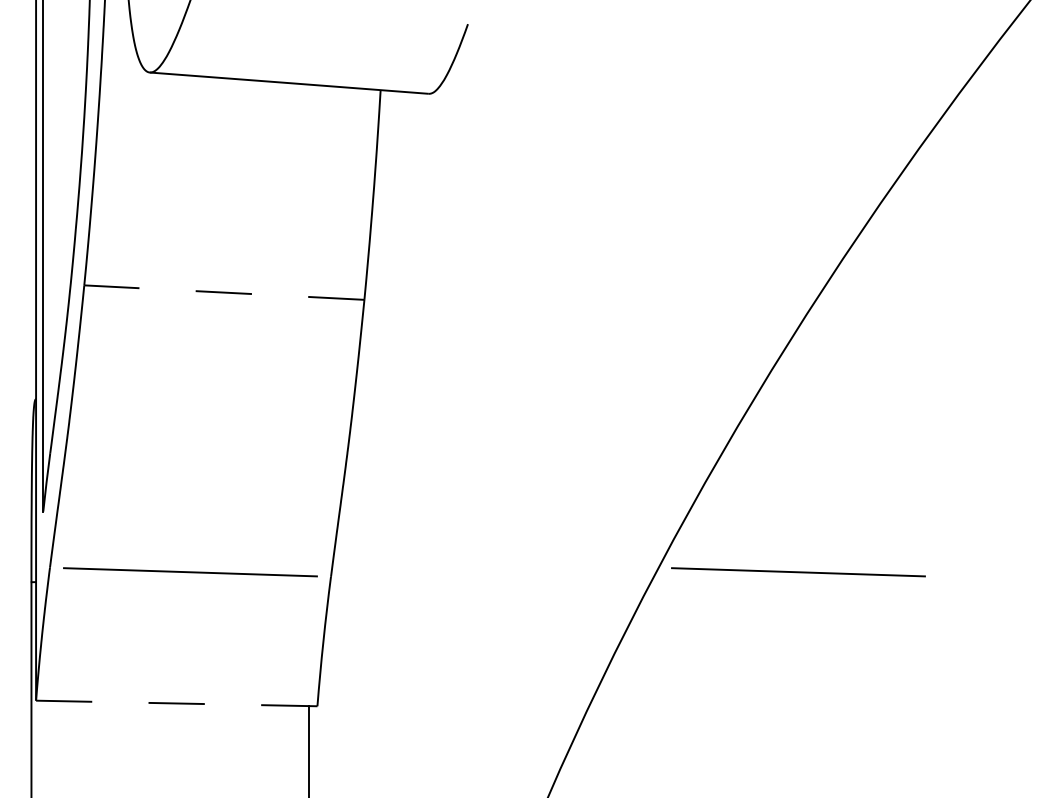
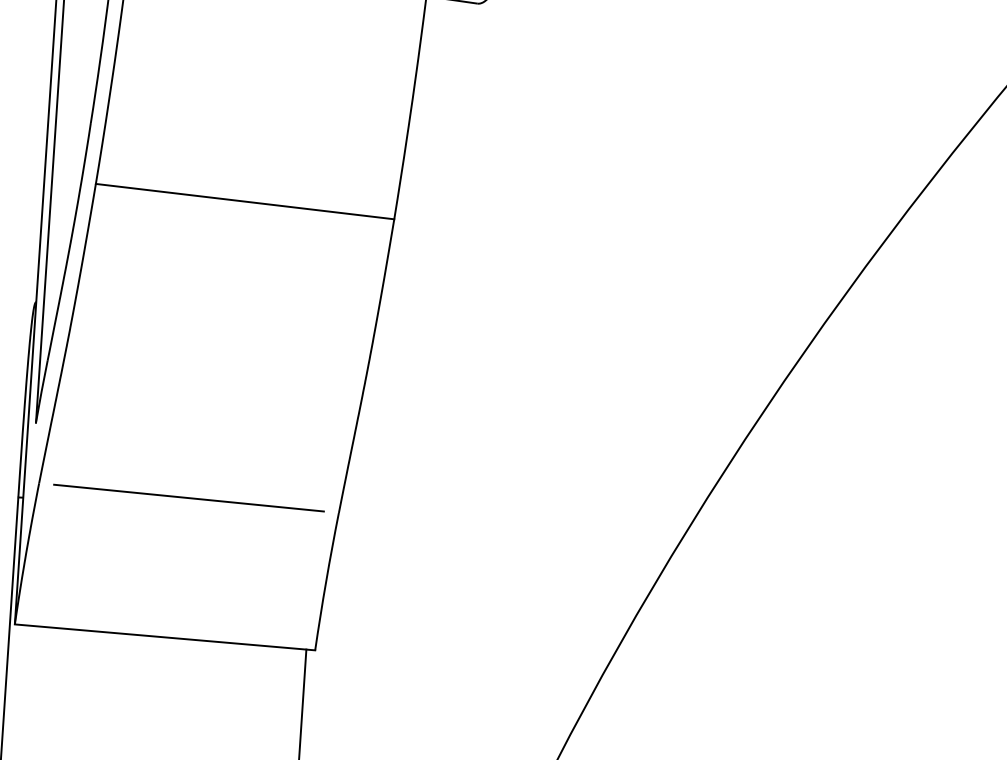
line: (223, 292) -> (244, 201), dashed -> solid
line: (798, 572) -> (838, 541), removed
line: (176, 703) -> (164, 637), dashed -> solid

